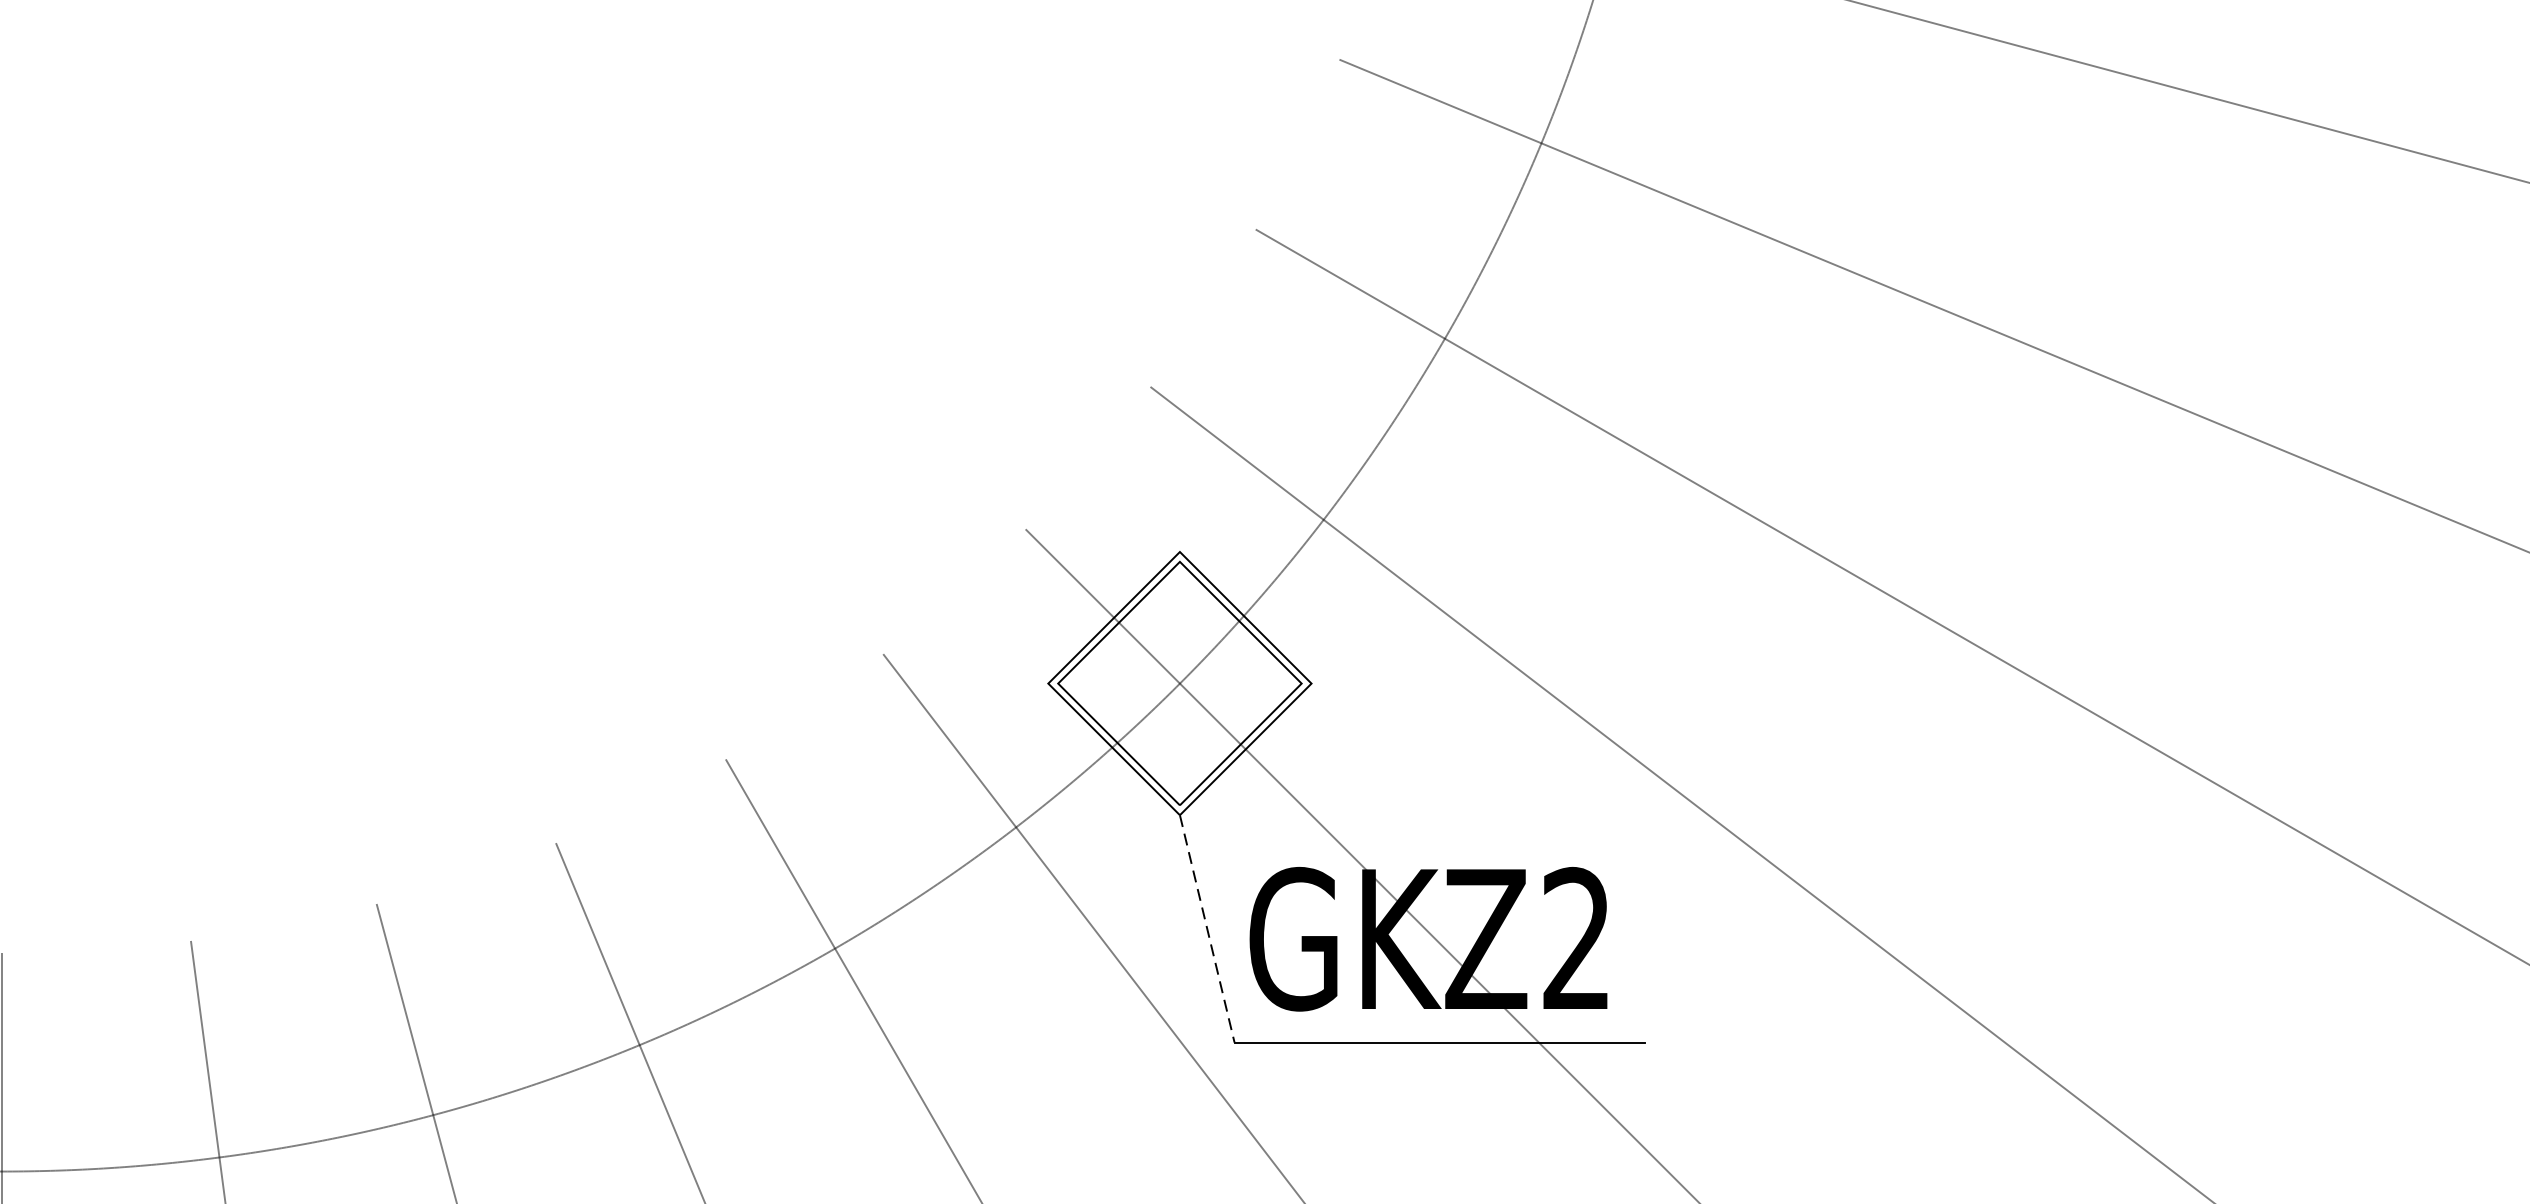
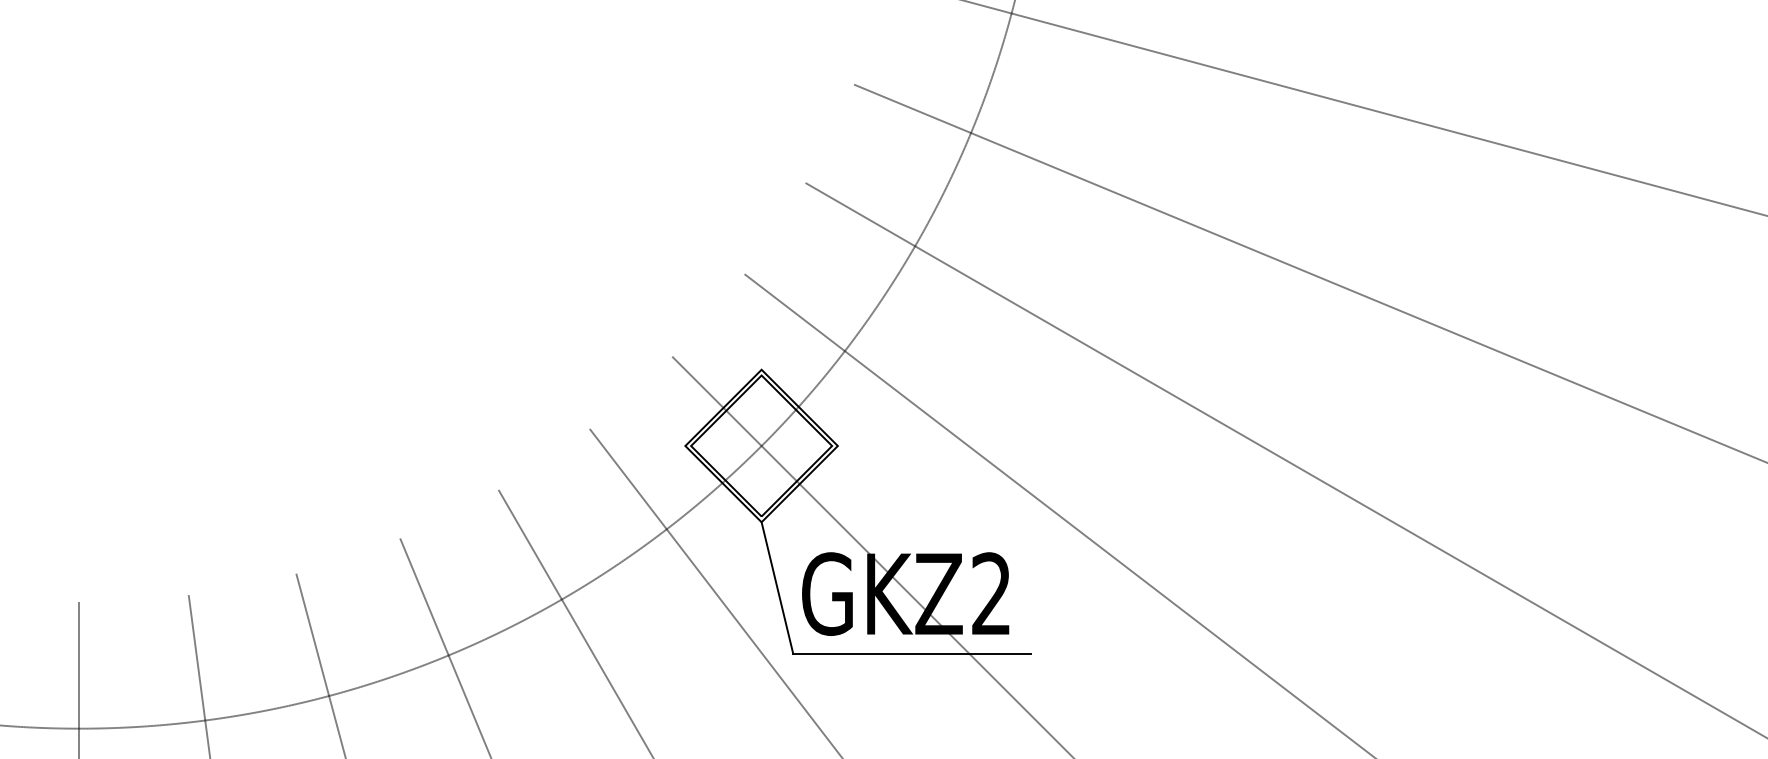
line: (1207, 929) -> (777, 588), dashed -> solid

